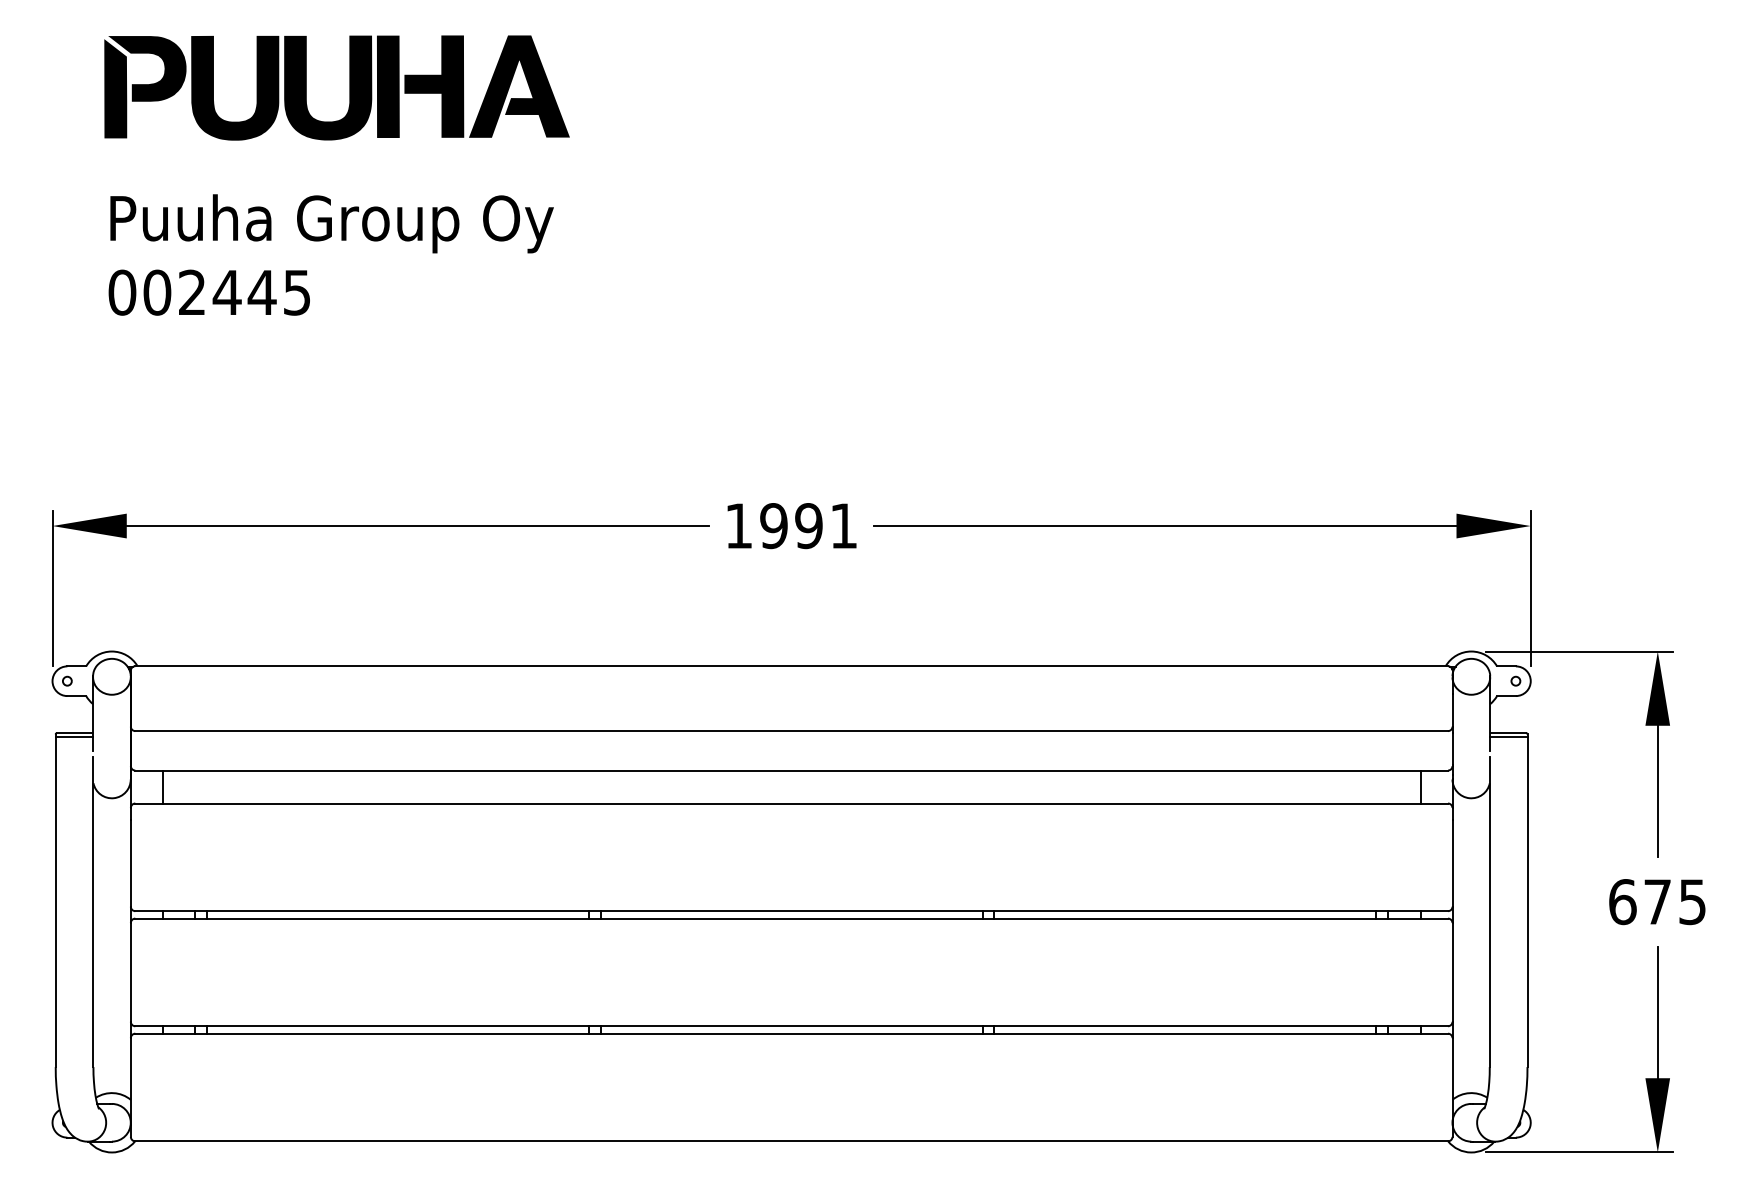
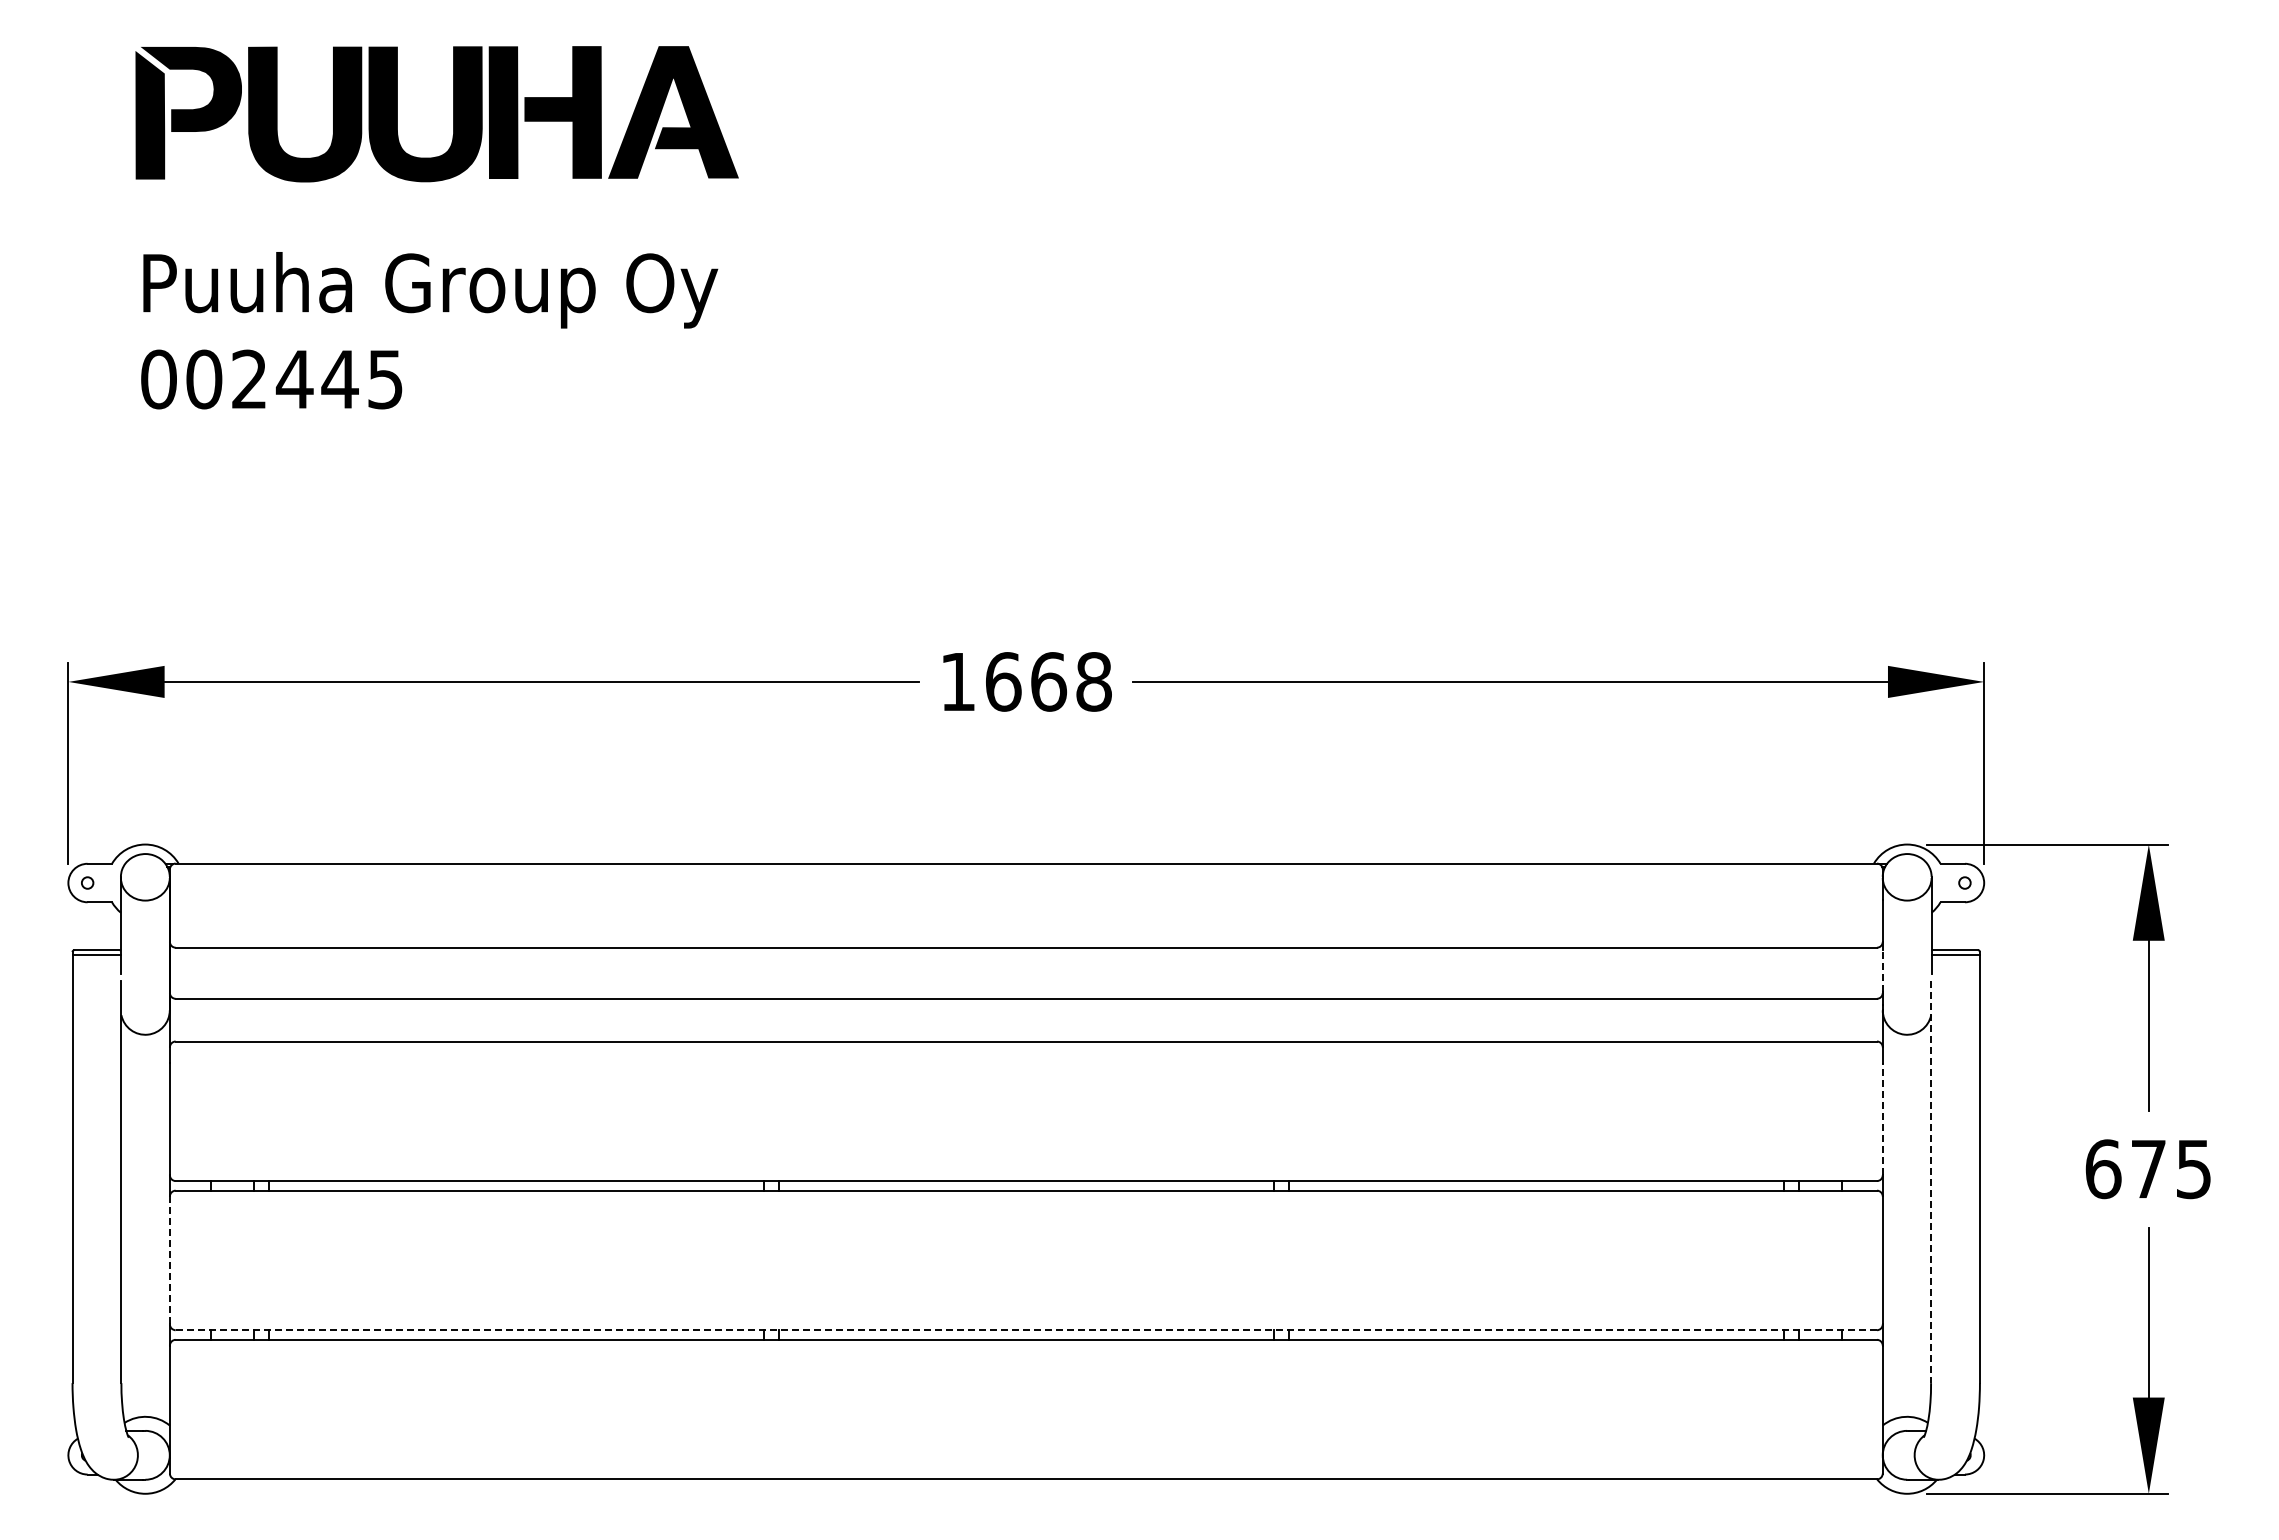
text: (808, 525) -> (1048, 681), 1991 -> 1668
line: (1452, 748) -> (1882, 970), solid -> dashed
line: (162, 786) -> (210, 1019), removed
line: (1420, 786) -> (1841, 1019), removed
line: (1452, 862) -> (1882, 1118), solid -> dashed
line: (1490, 912) -> (1931, 1182), solid -> dashed
line: (130, 972) -> (169, 1260), solid -> dashed
line: (791, 1026) -> (1026, 1330), solid -> dashed

